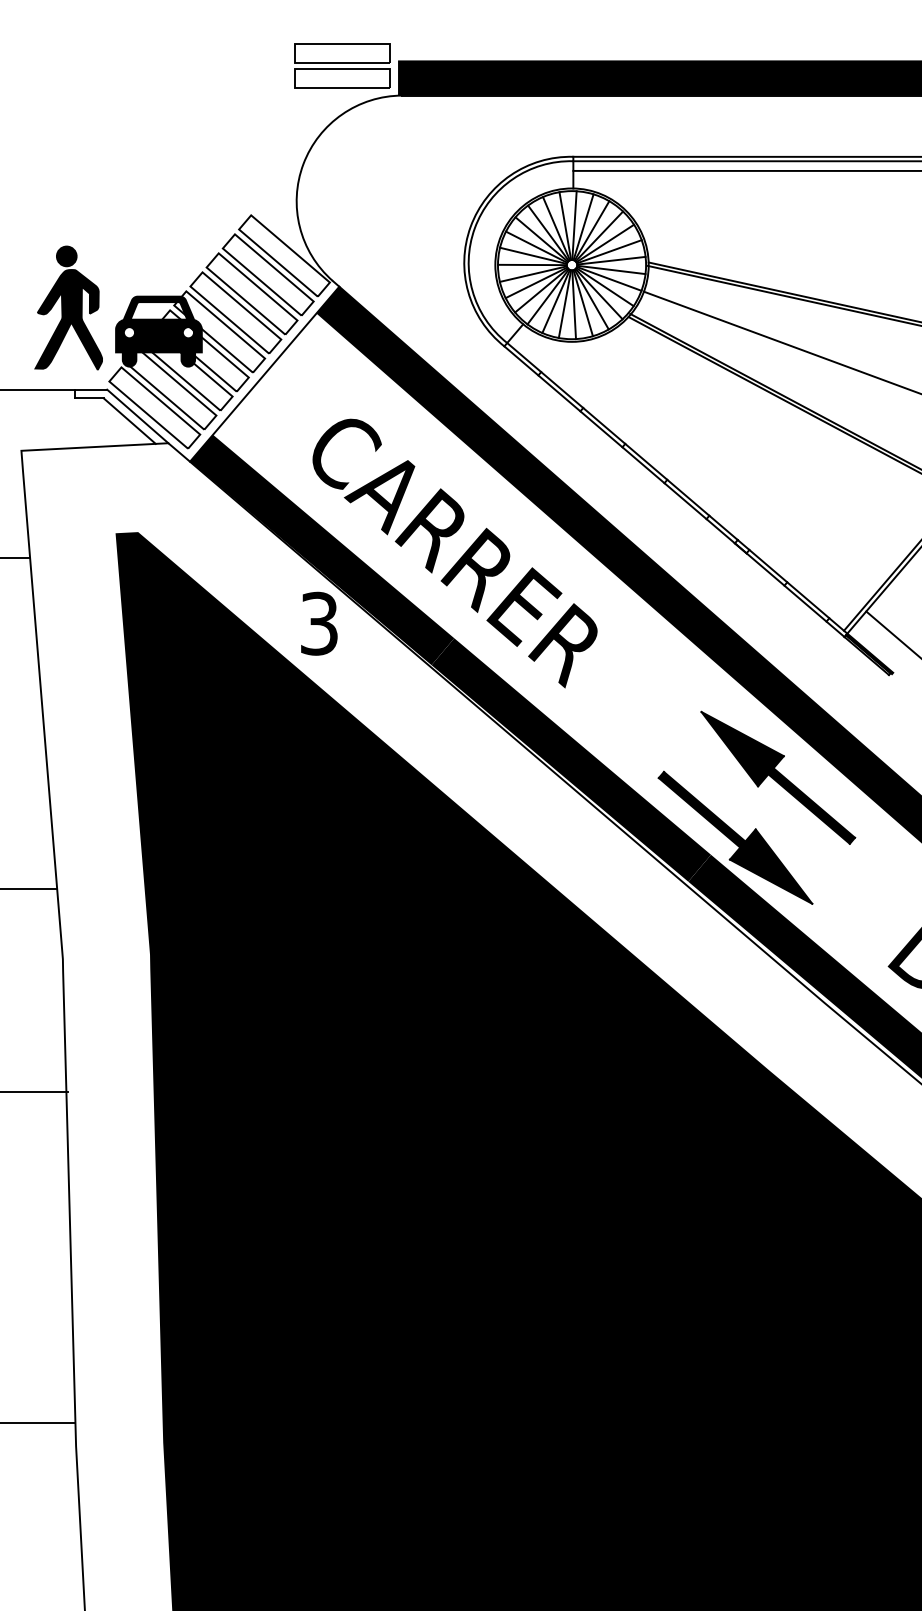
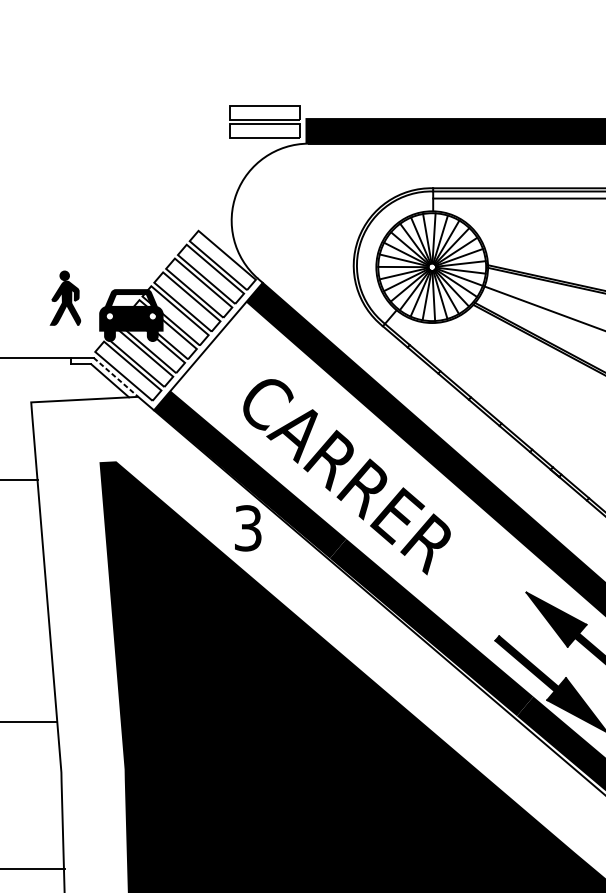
part: (68, 307) -> (65, 298), size x0.6
line: (137, 416) -> (115, 377), solid -> dashed

